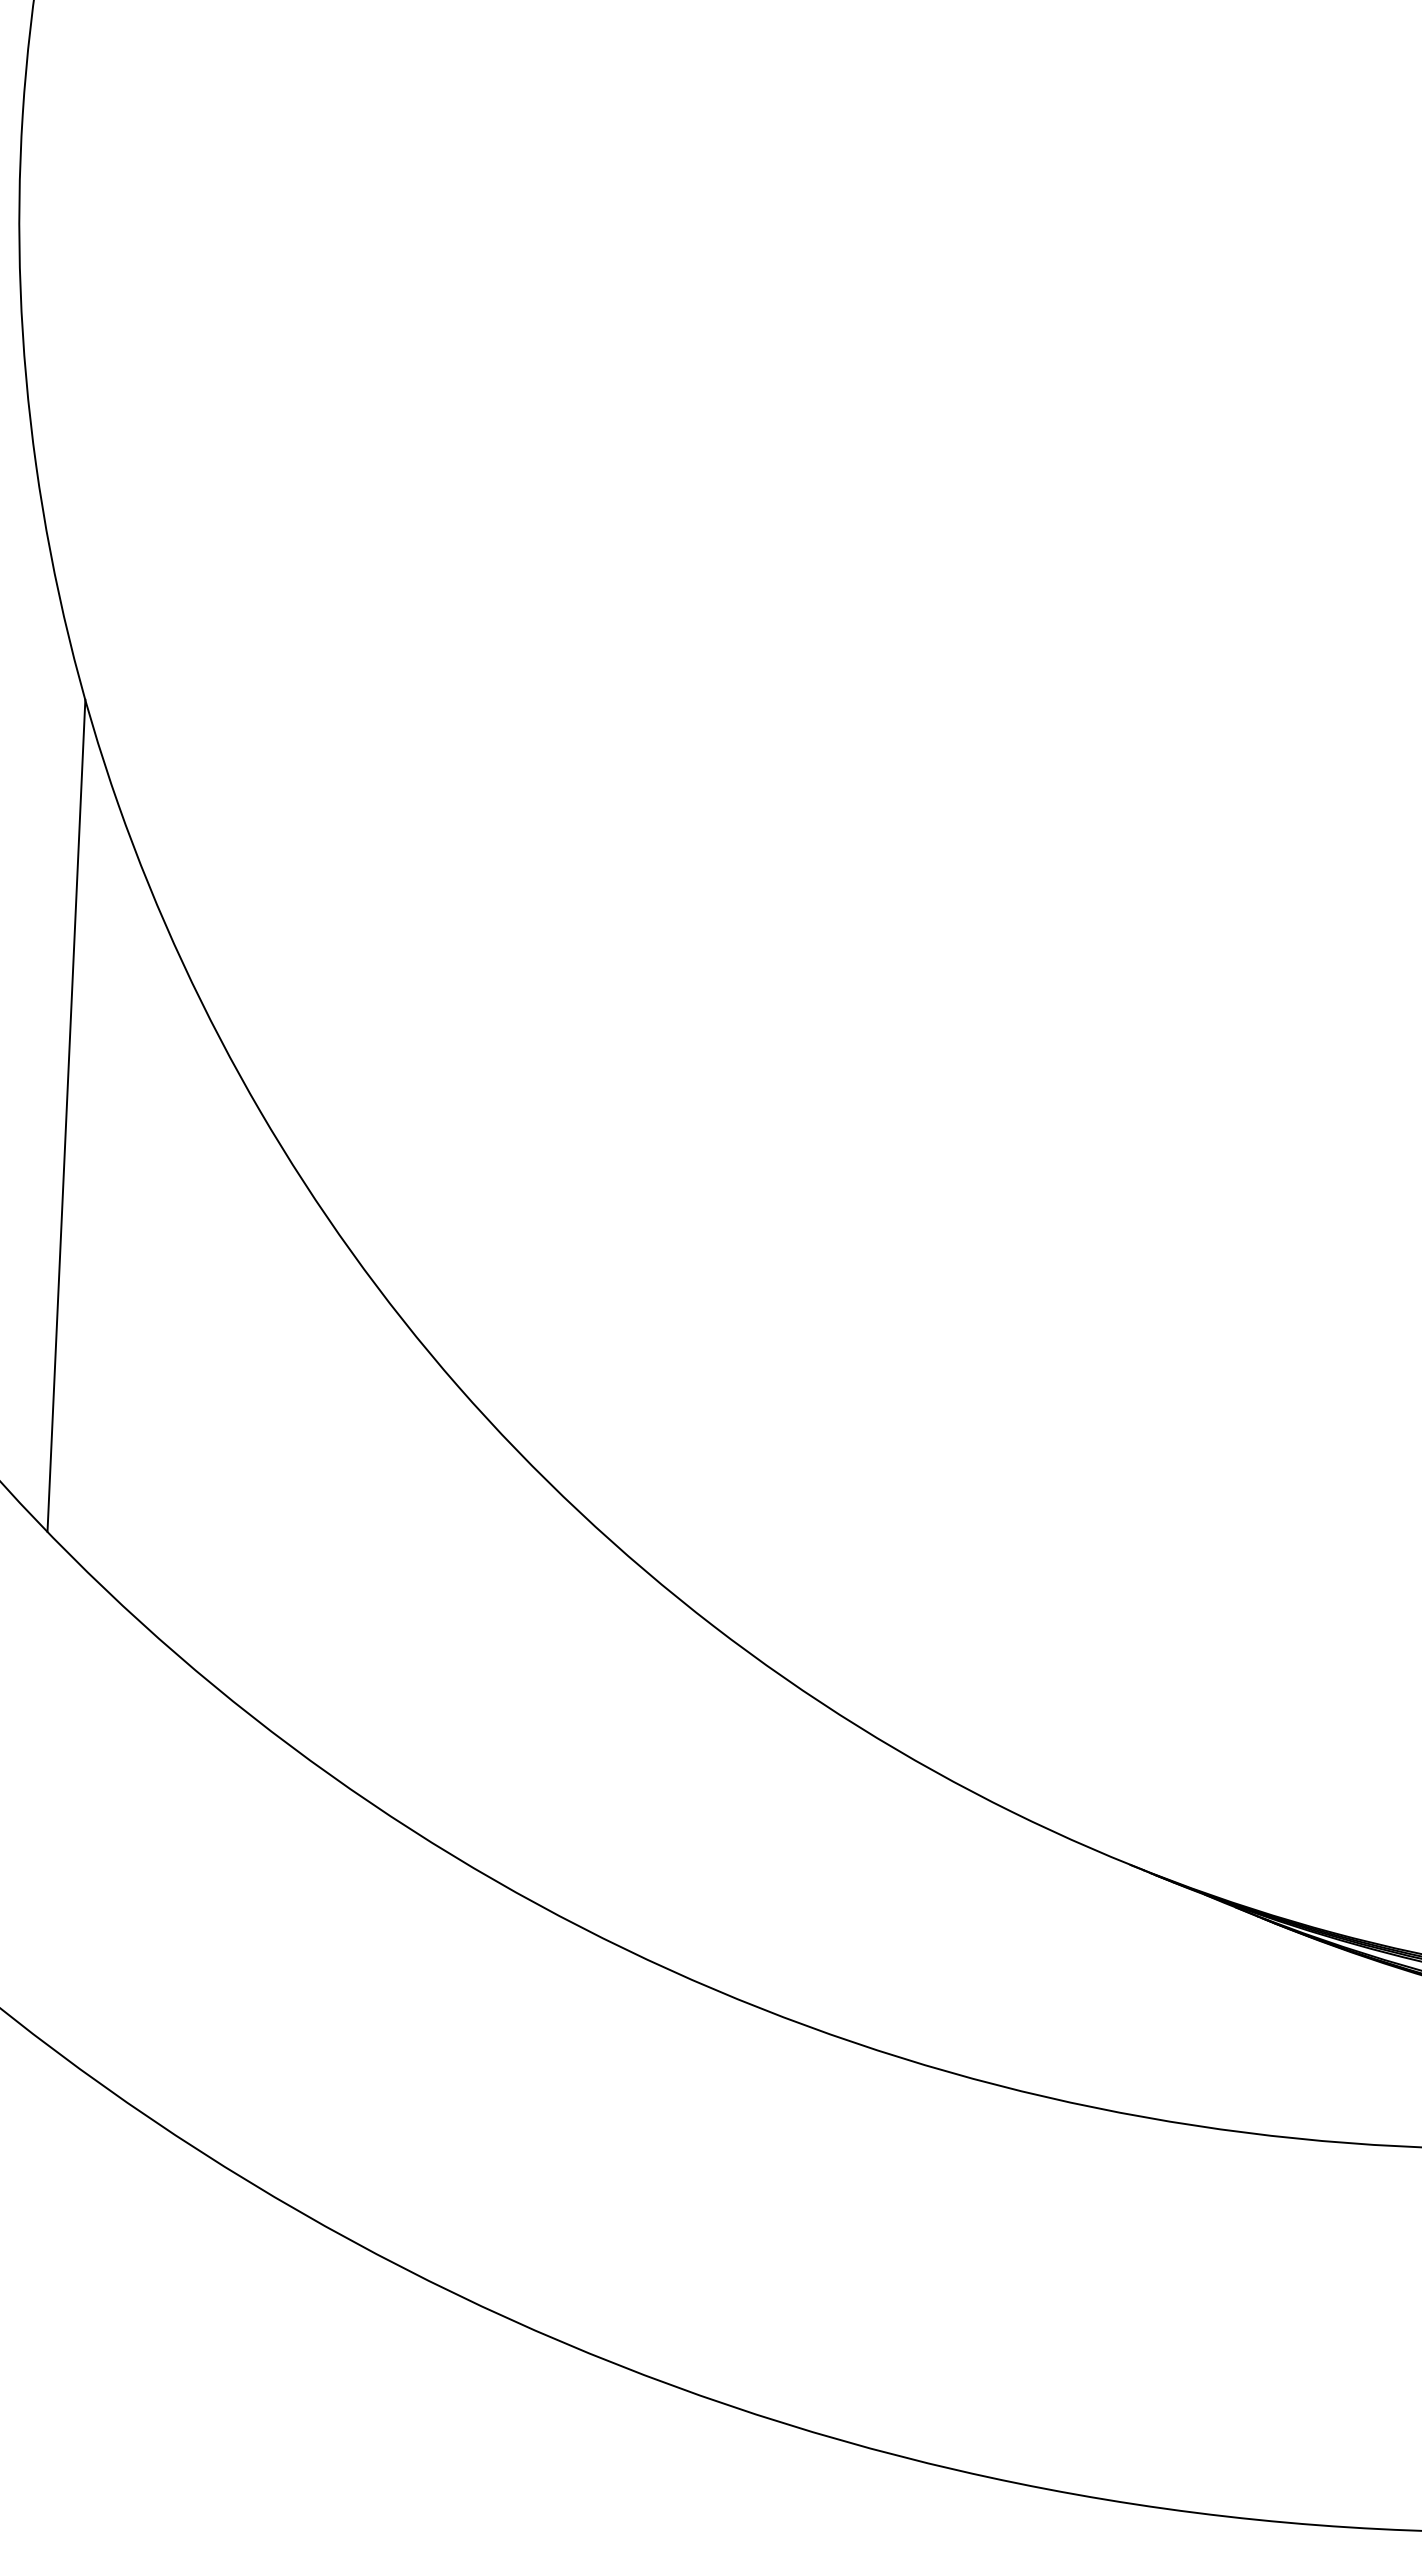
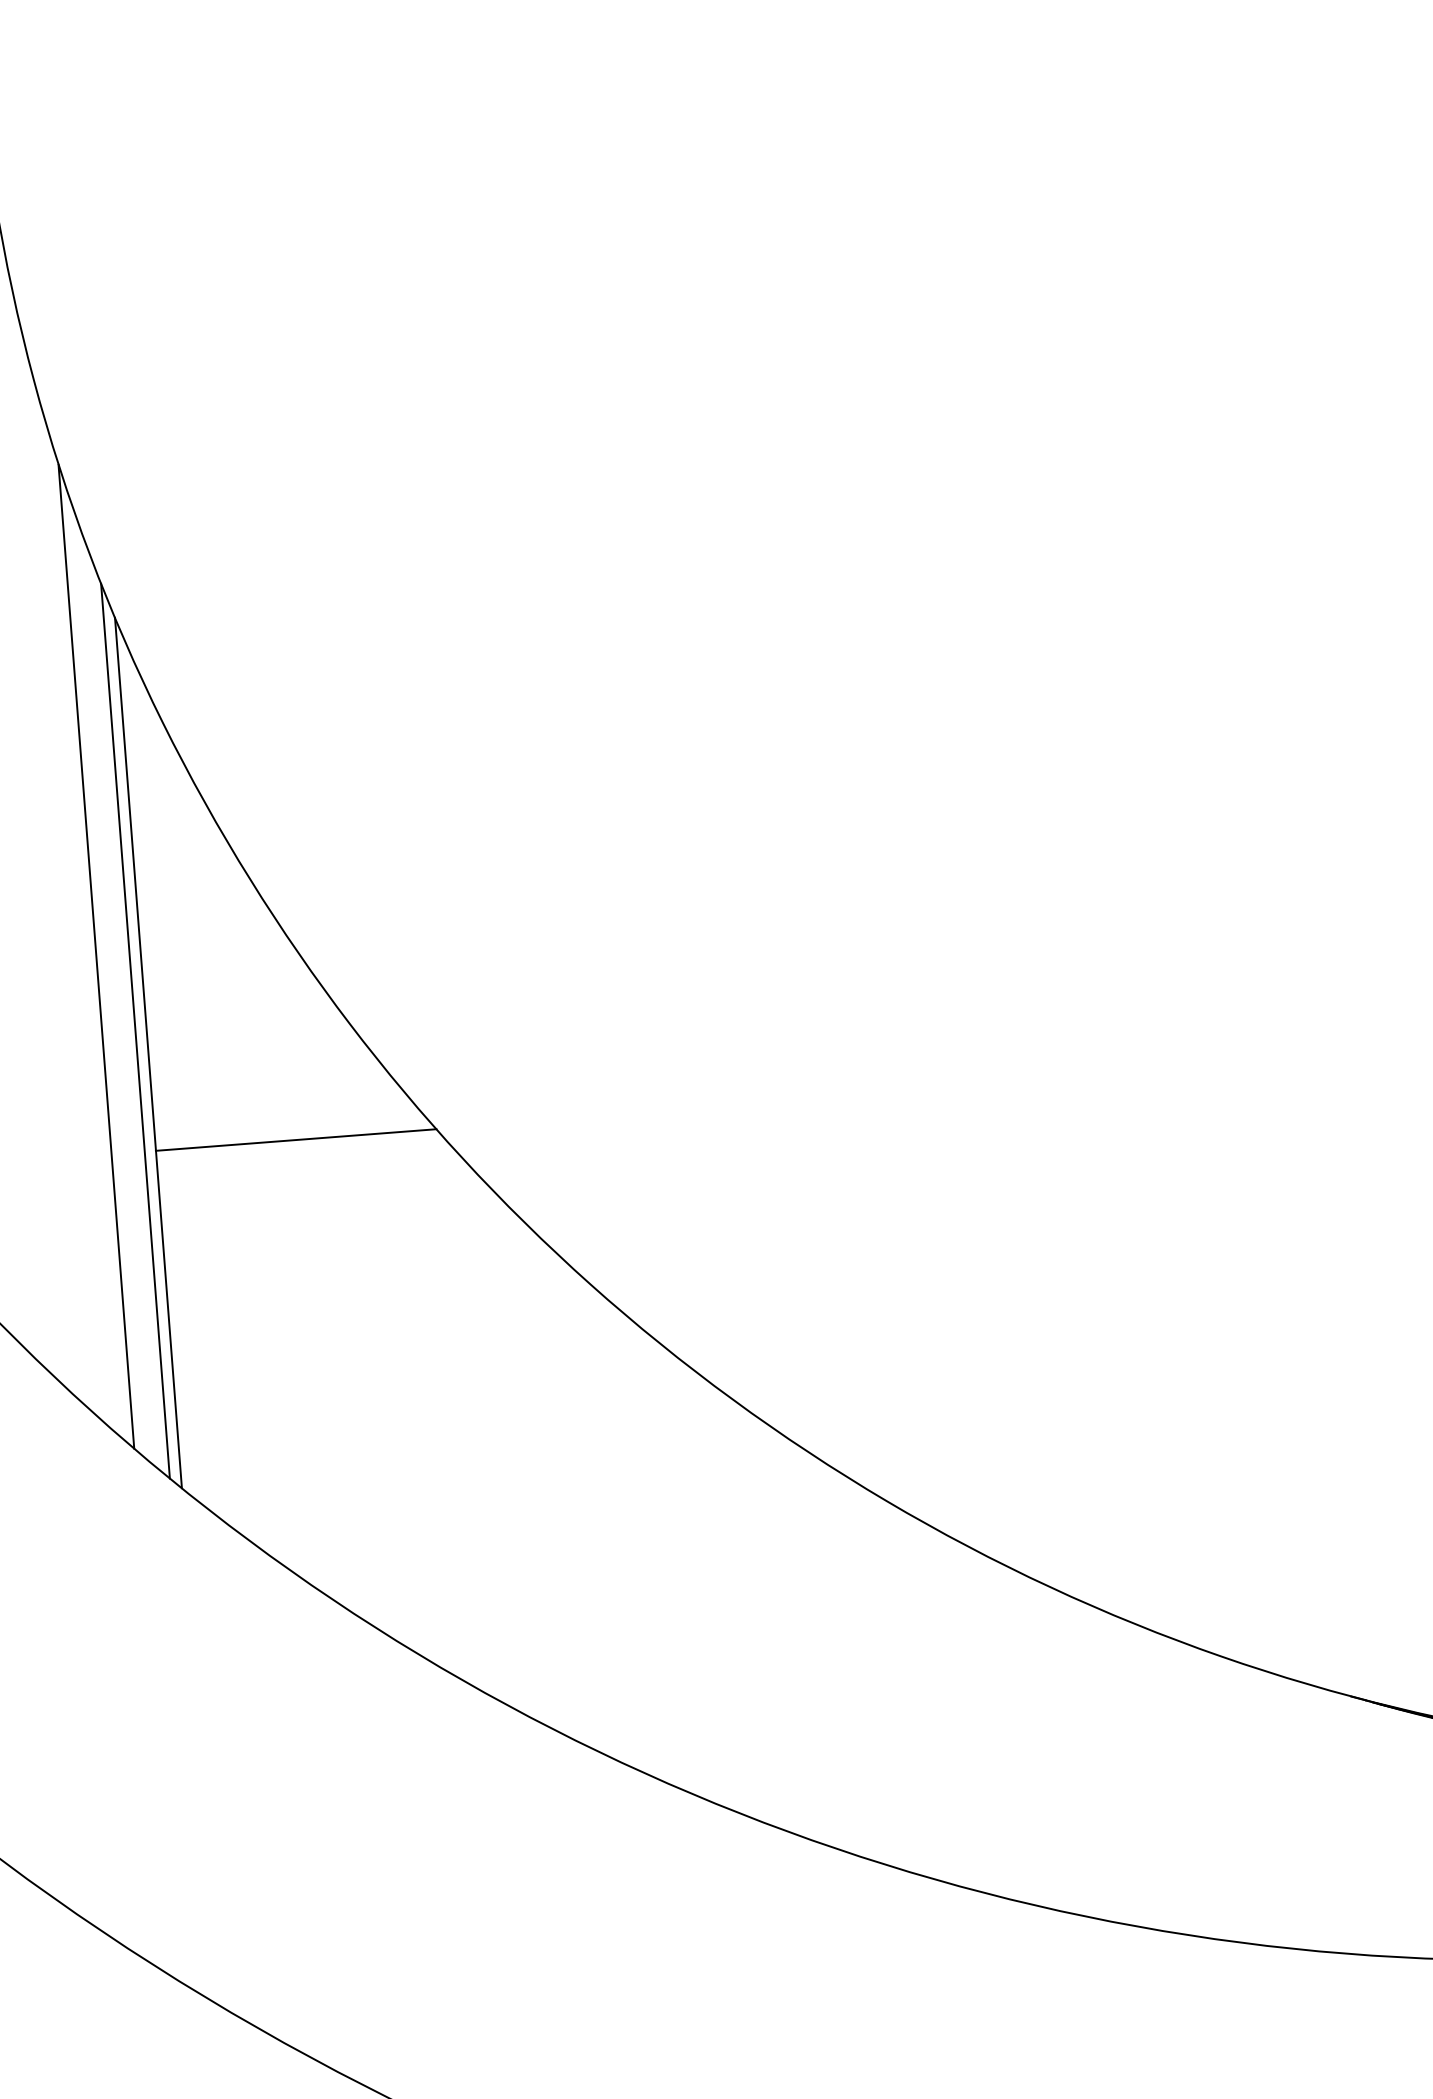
line: (27, 1018) -> (95, 956), added
line: (56, 1093) -> (135, 1031), added
line: (196, 1215) -> (296, 1140), added

